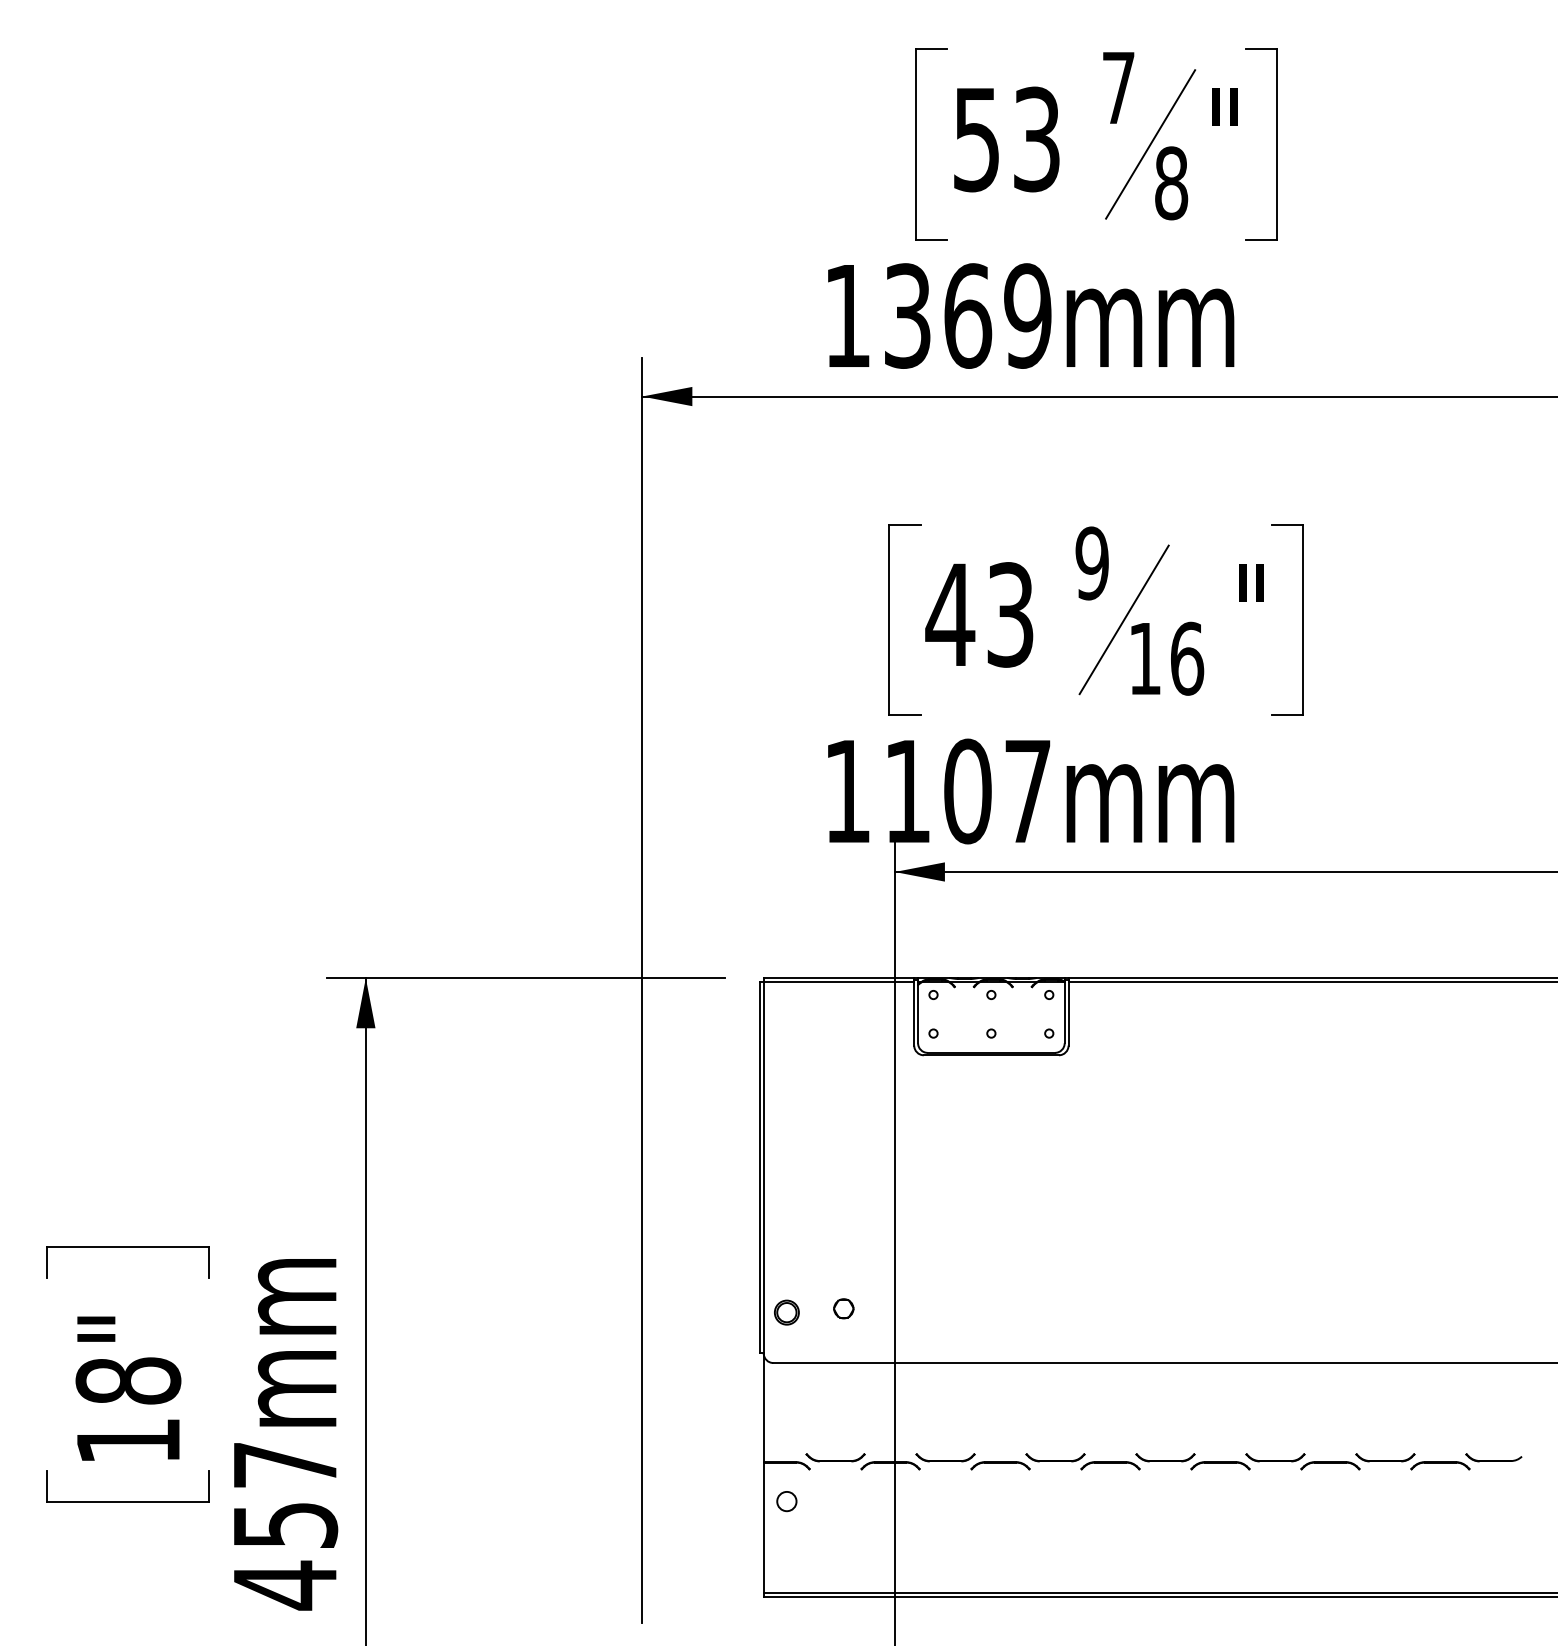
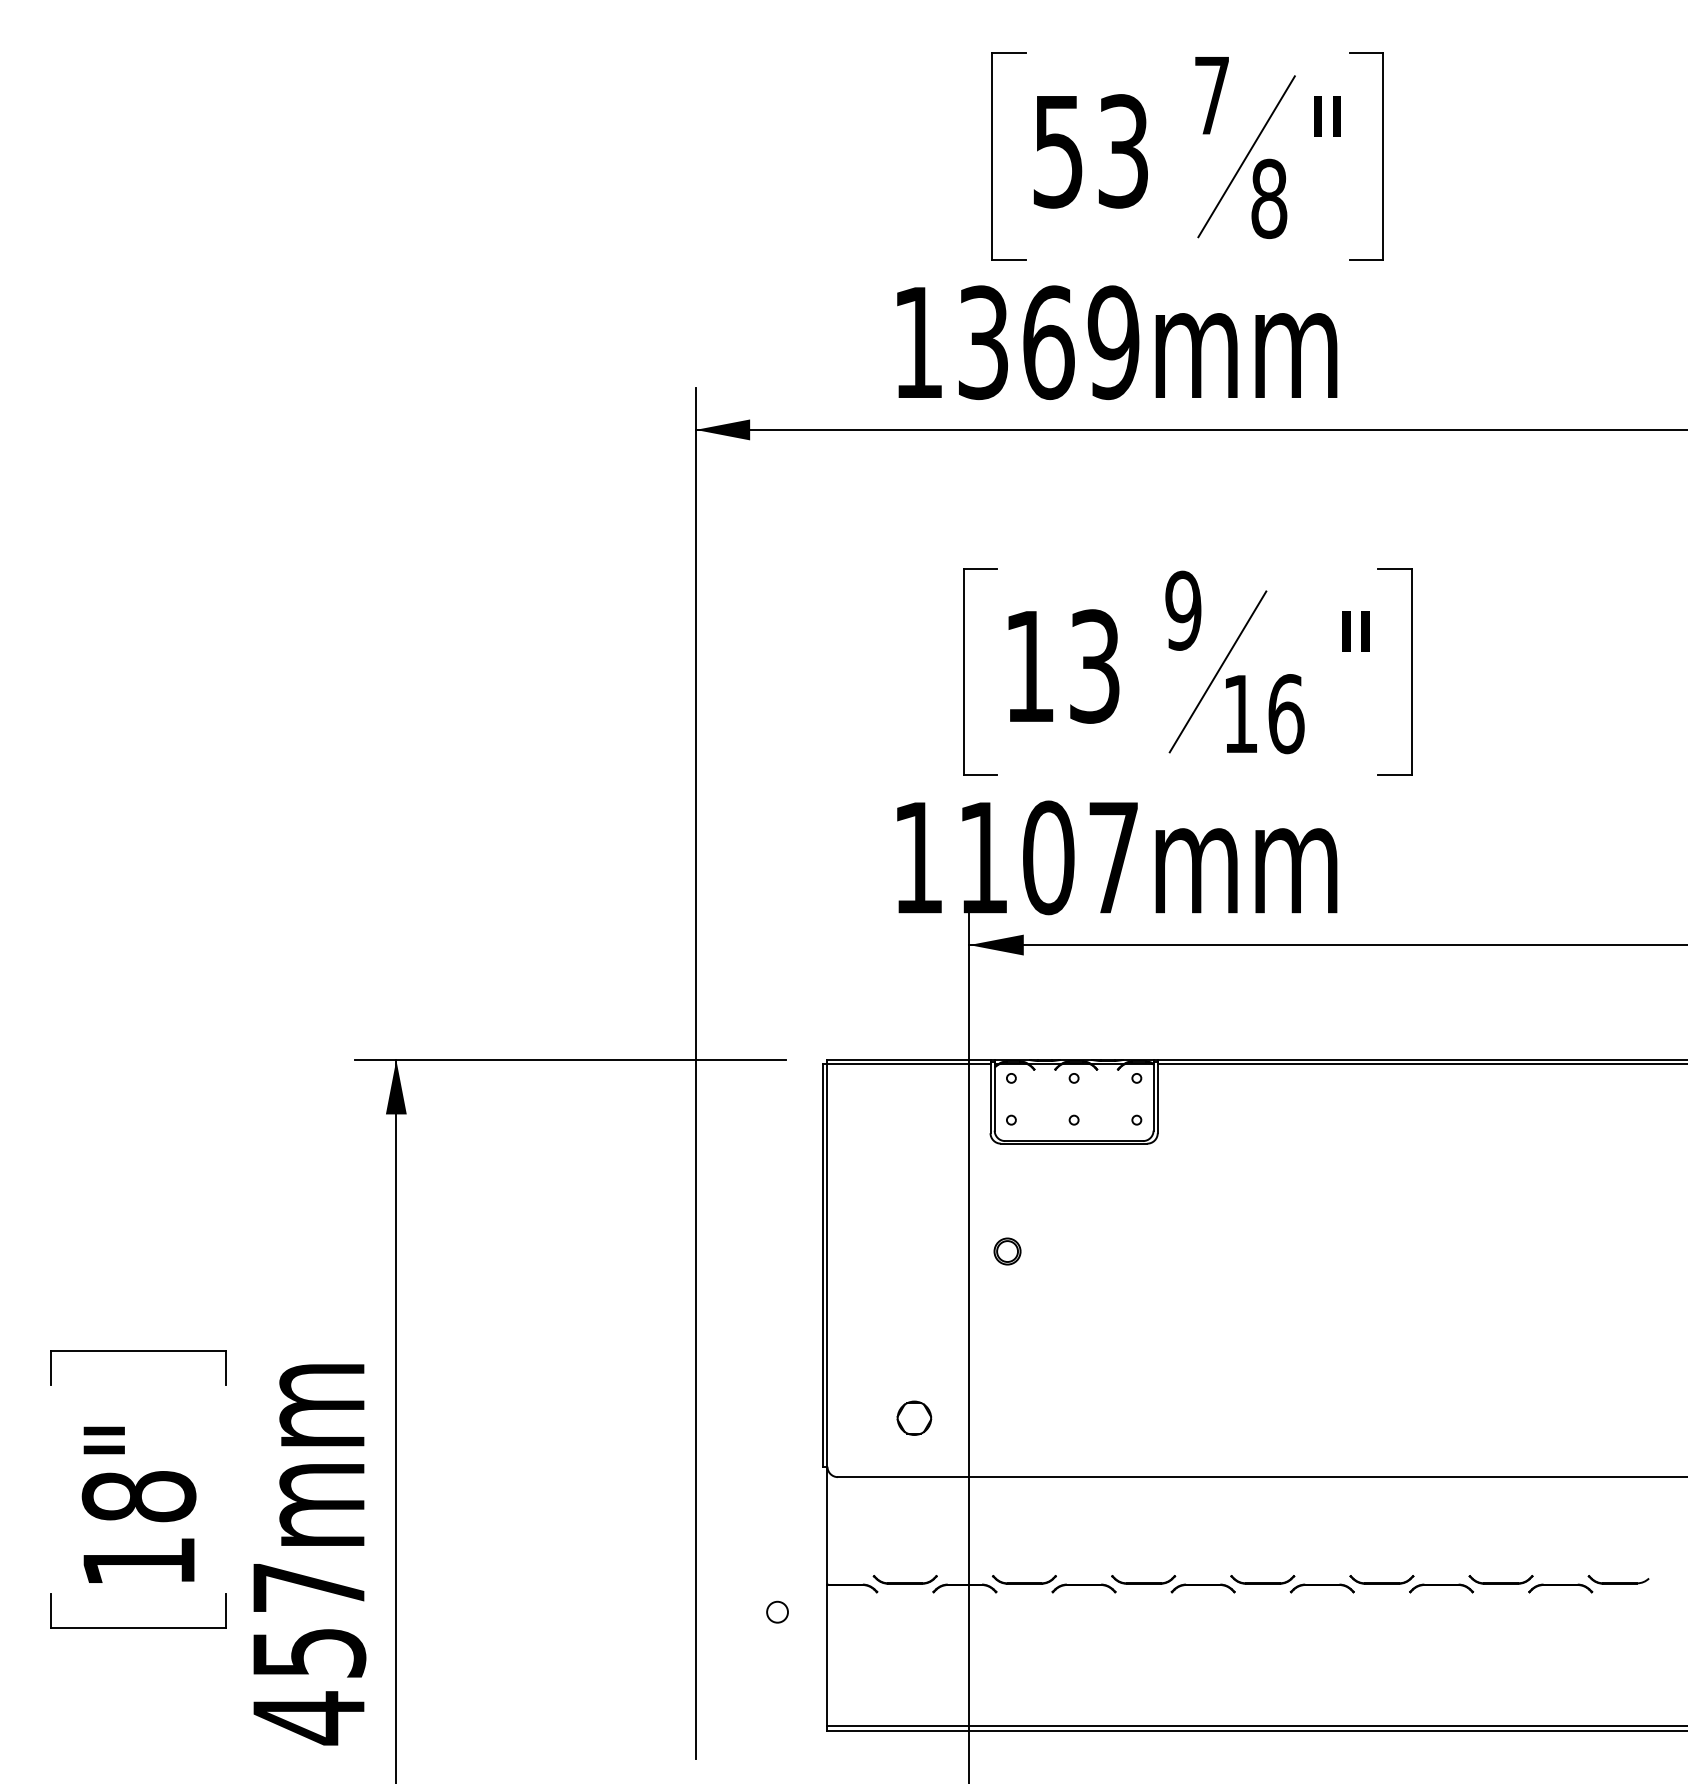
text: (950, 614) -> (1029, 666), 43 -> 13
part: (843, 1308) -> (913, 1418), size x1.6
part: (786, 1312) -> (1007, 1251), moved
circle: (786, 1500) -> (777, 1611), moved

